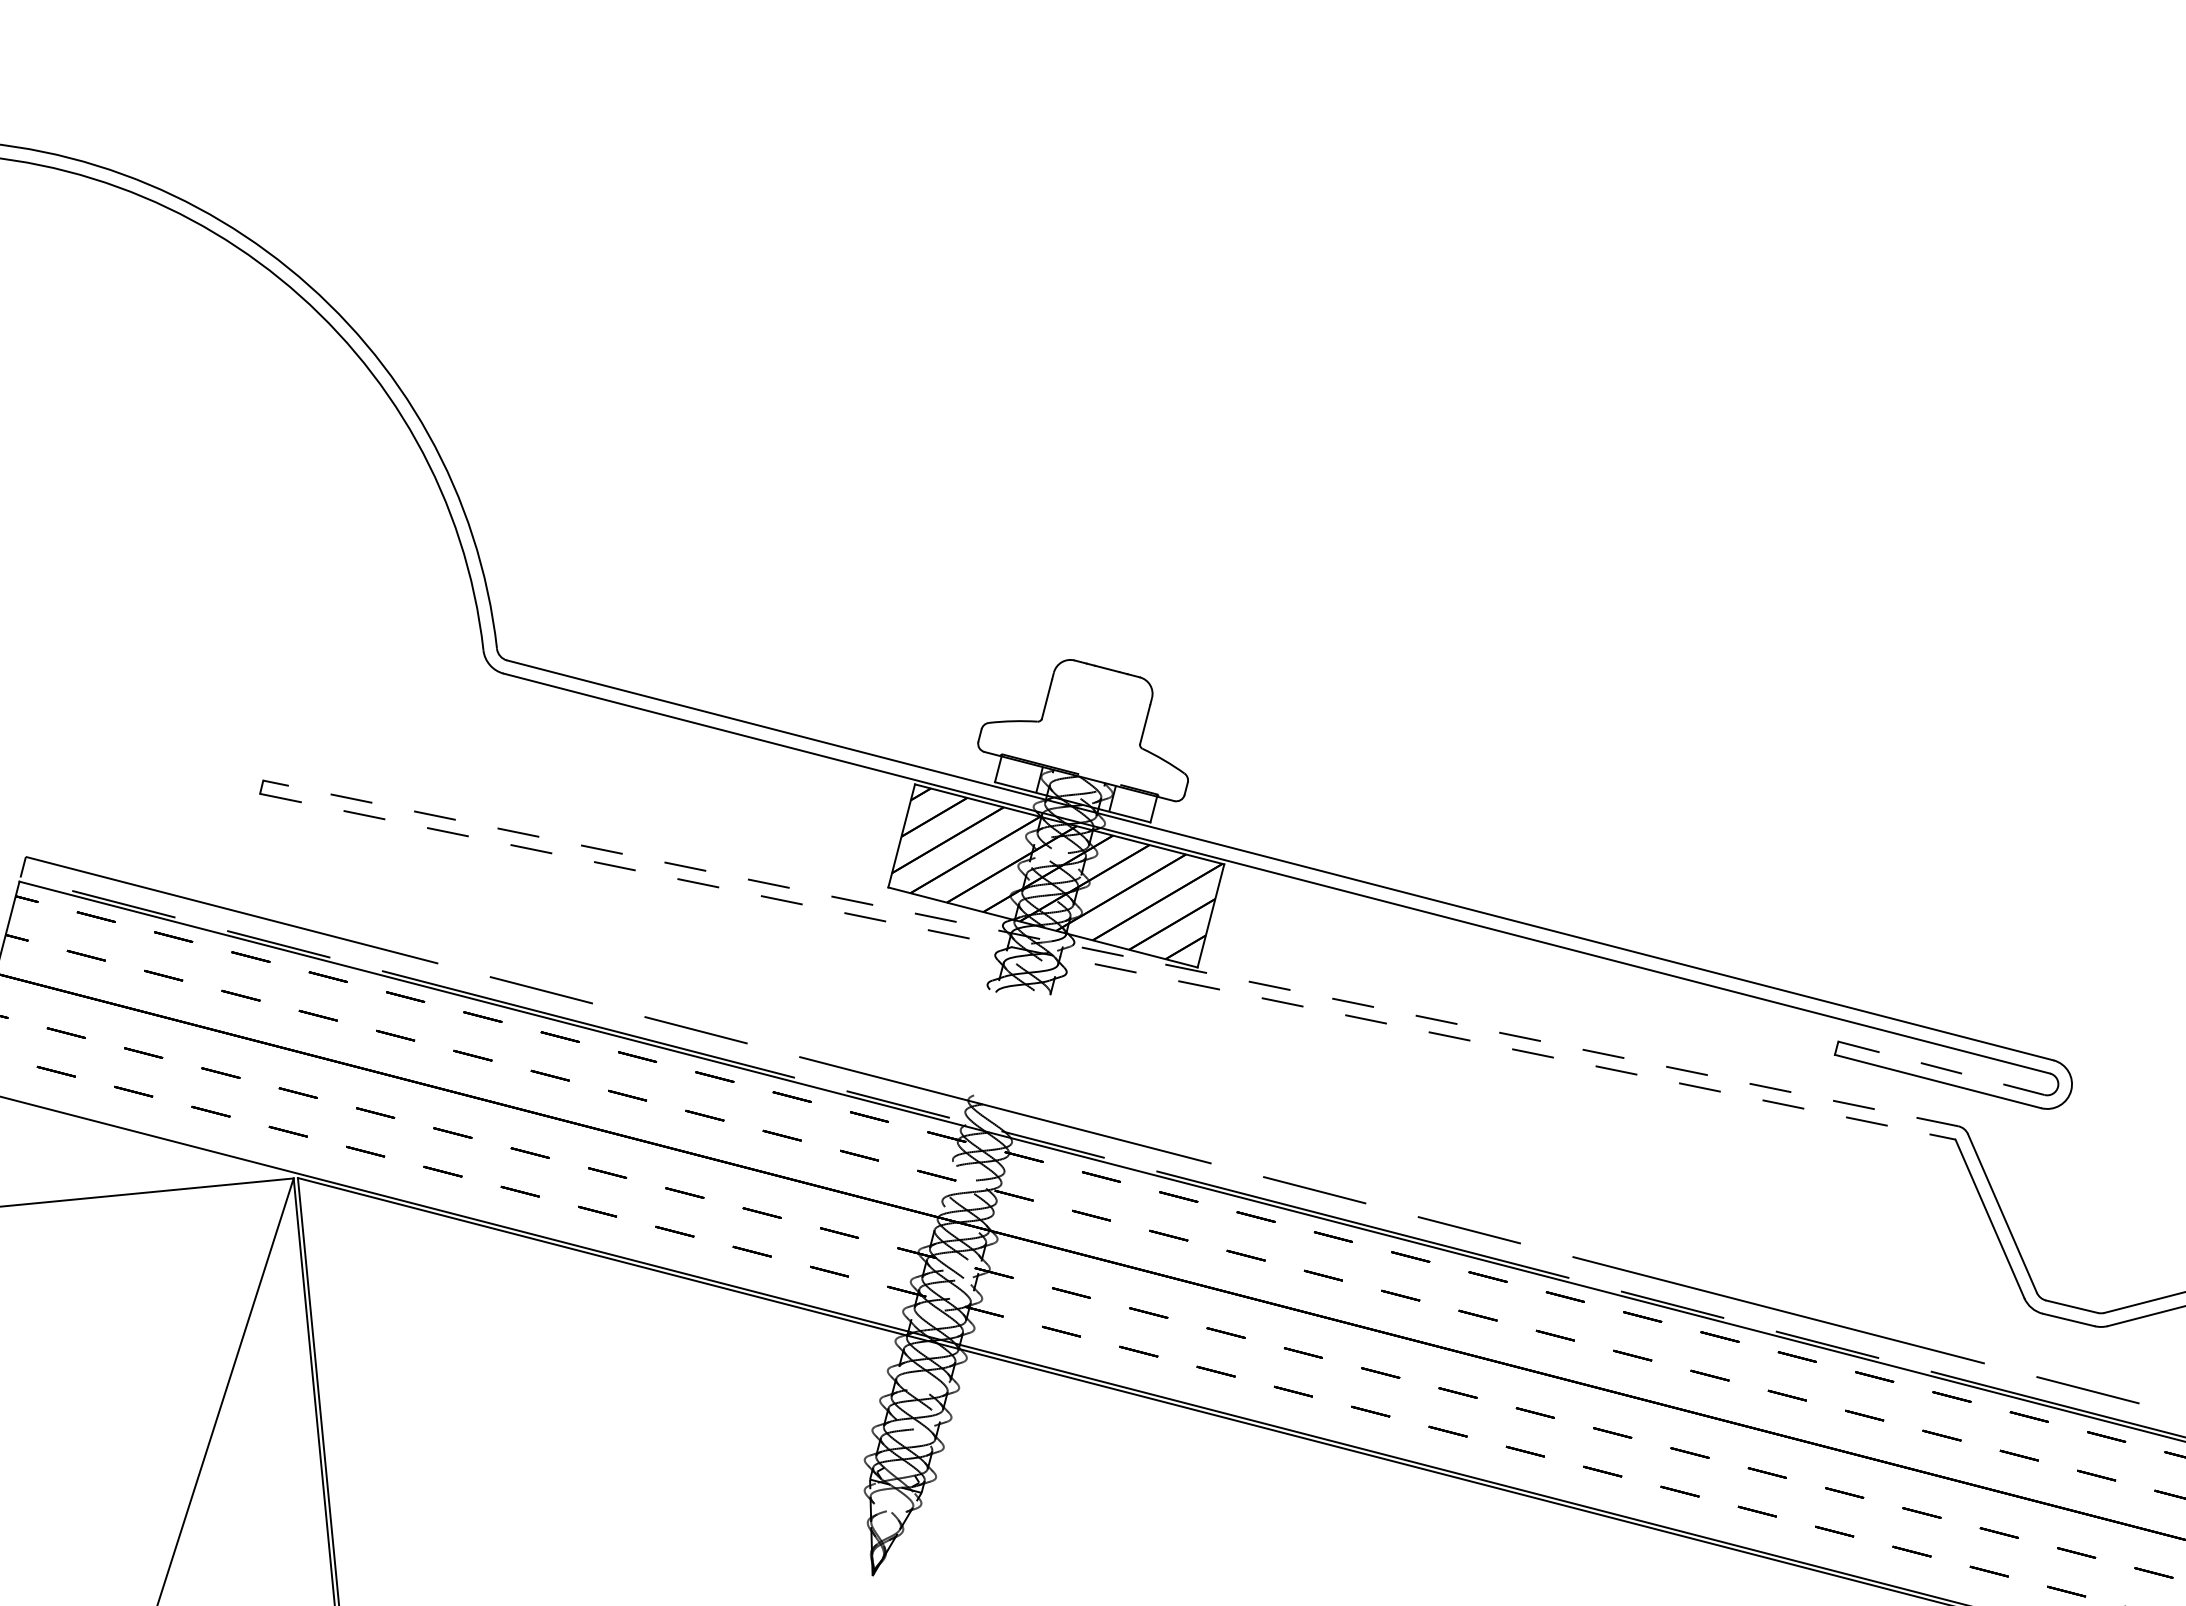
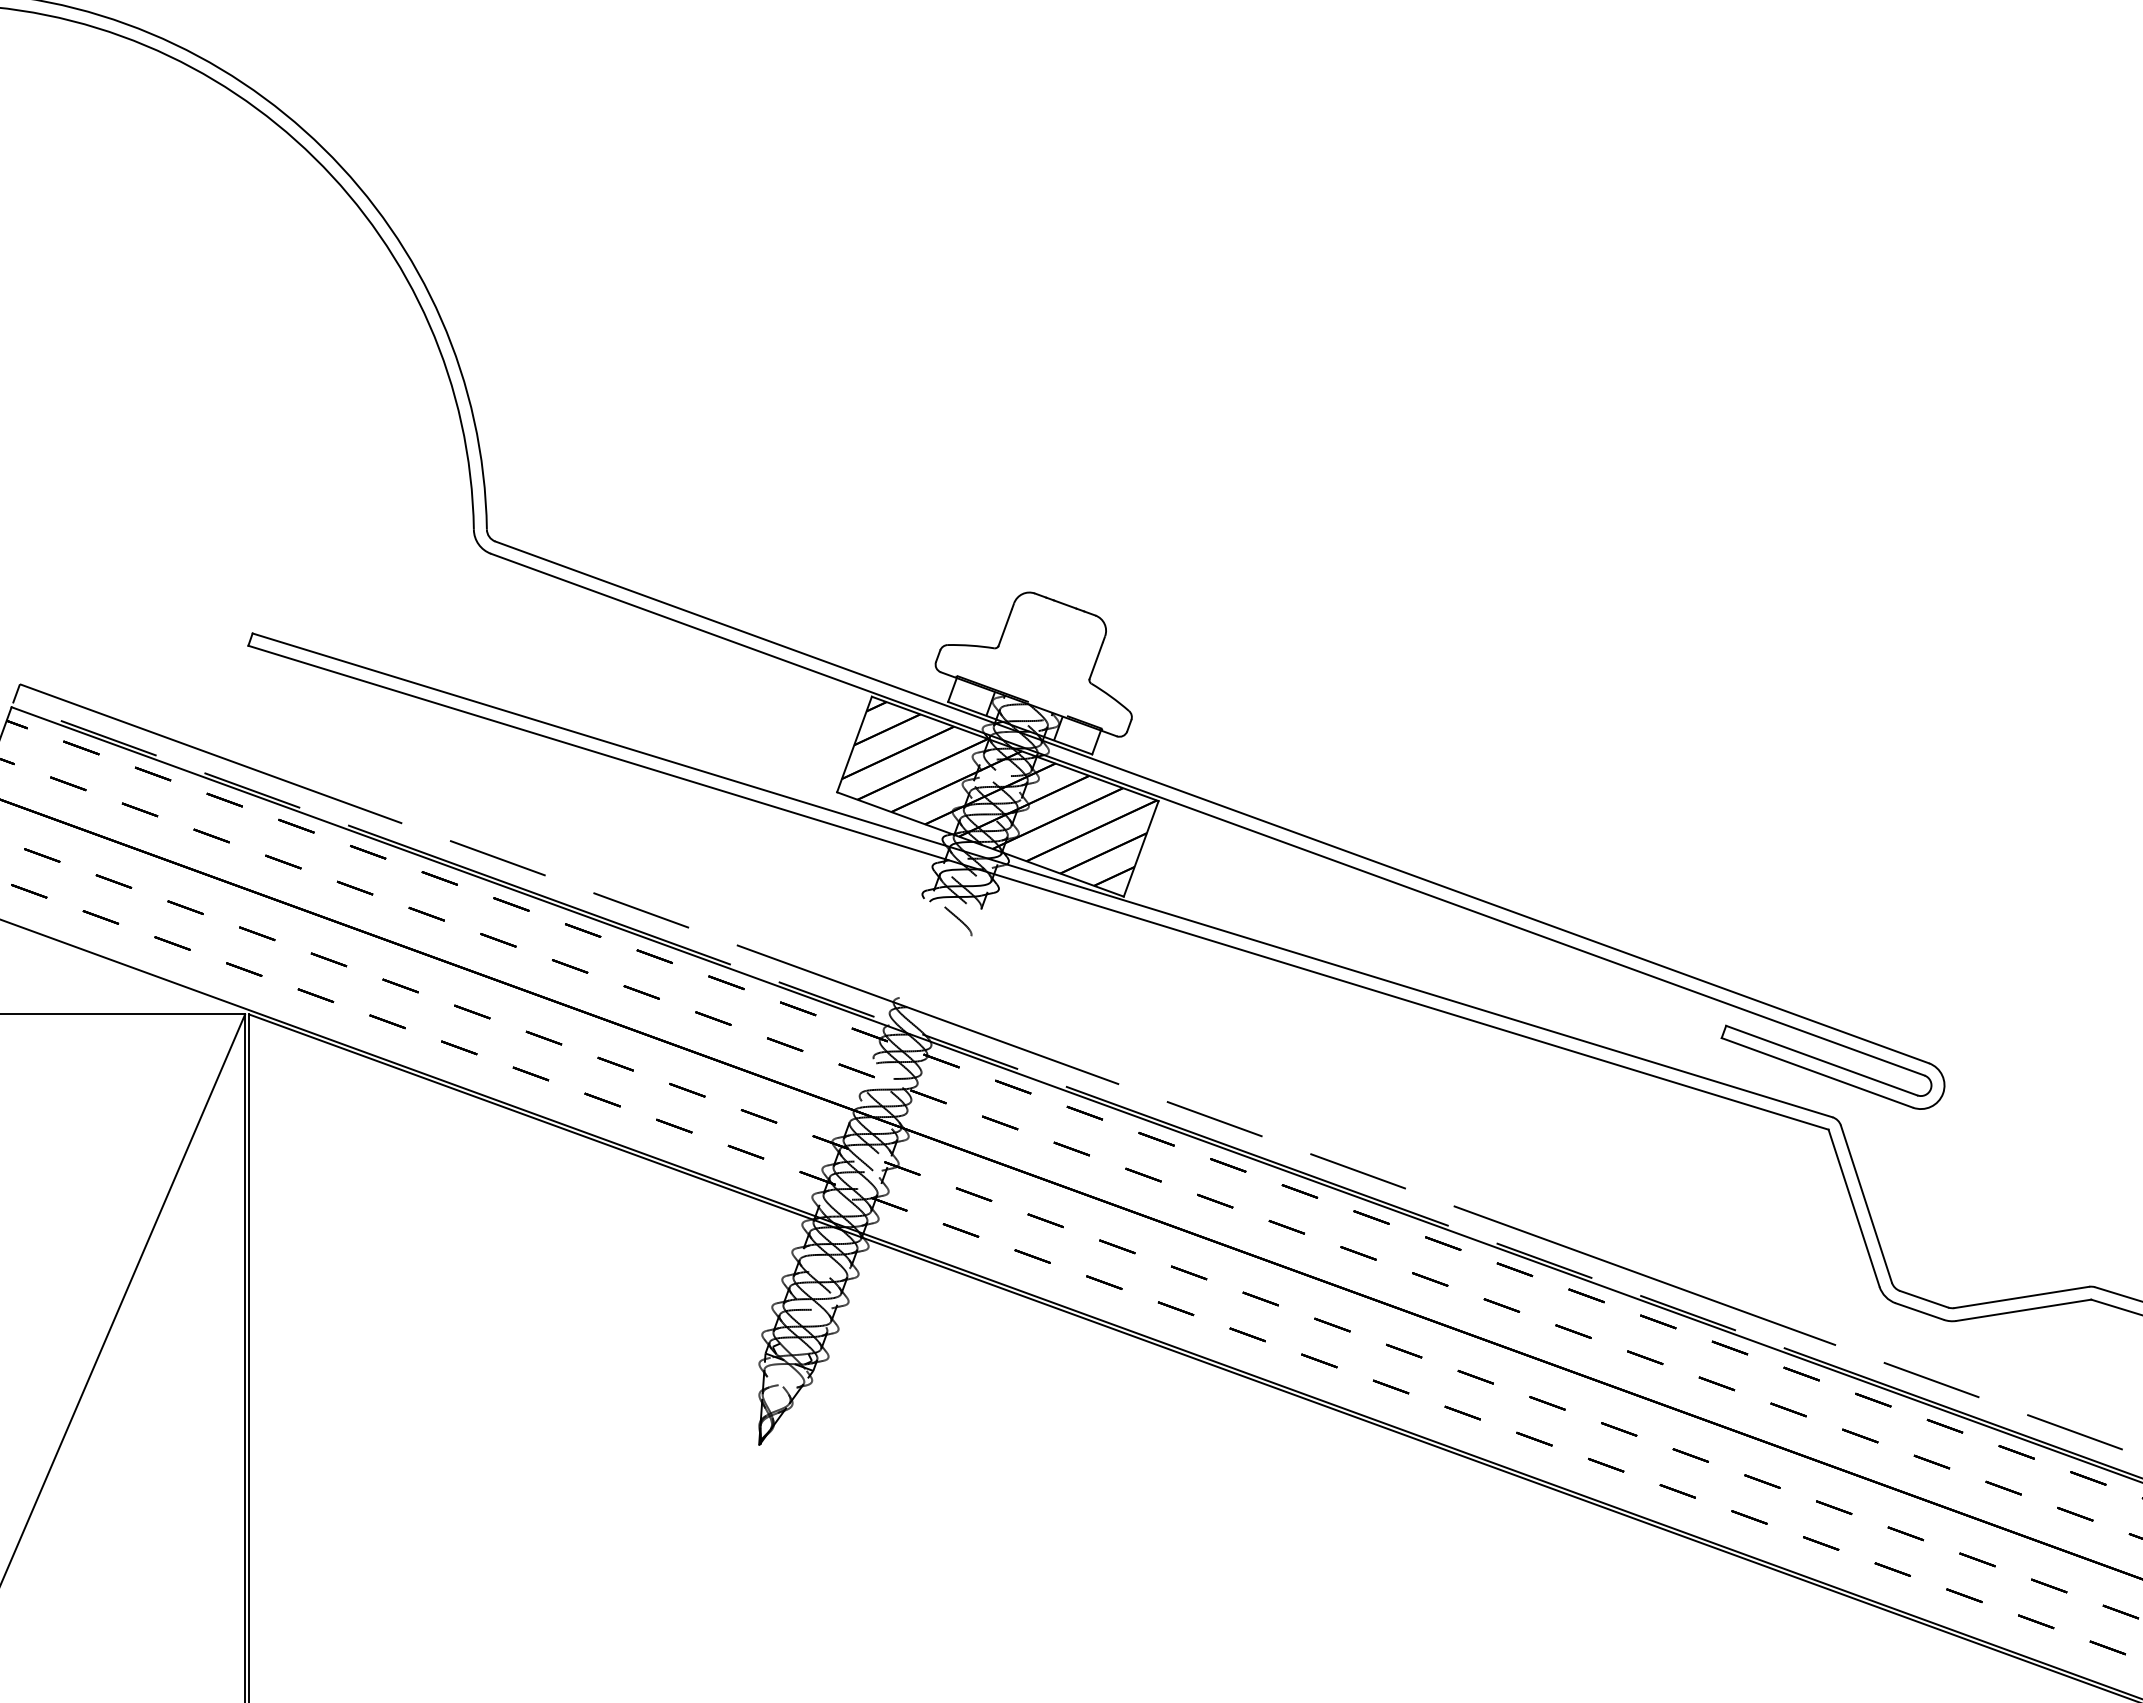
line: (1110, 953) -> (1042, 875), dashed -> solid
line: (1107, 966) -> (1038, 887), dashed -> solid
curve: (1027, 1008) -> (958, 920), added
line: (1941, 1068) -> (1821, 1060), dashed -> solid

